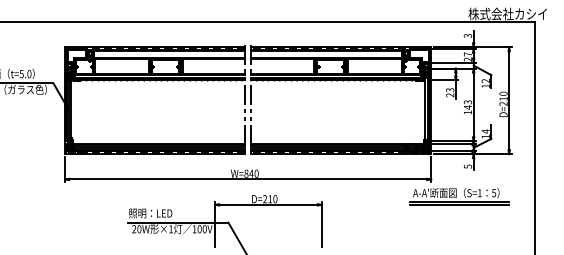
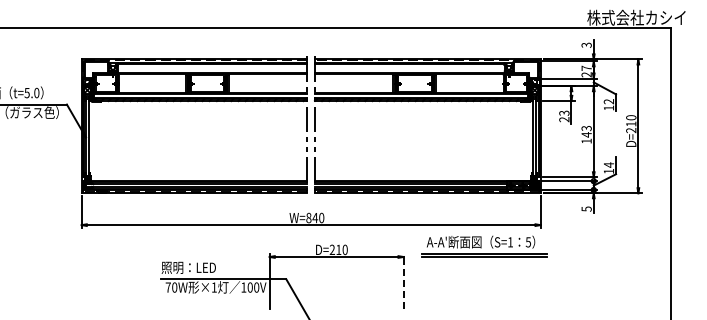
part: (459, 196) -> (484, 246), moved
line: (321, 224) -> (403, 281), solid -> dashed
text: (133, 229) -> (167, 287), 20W -> 70W

